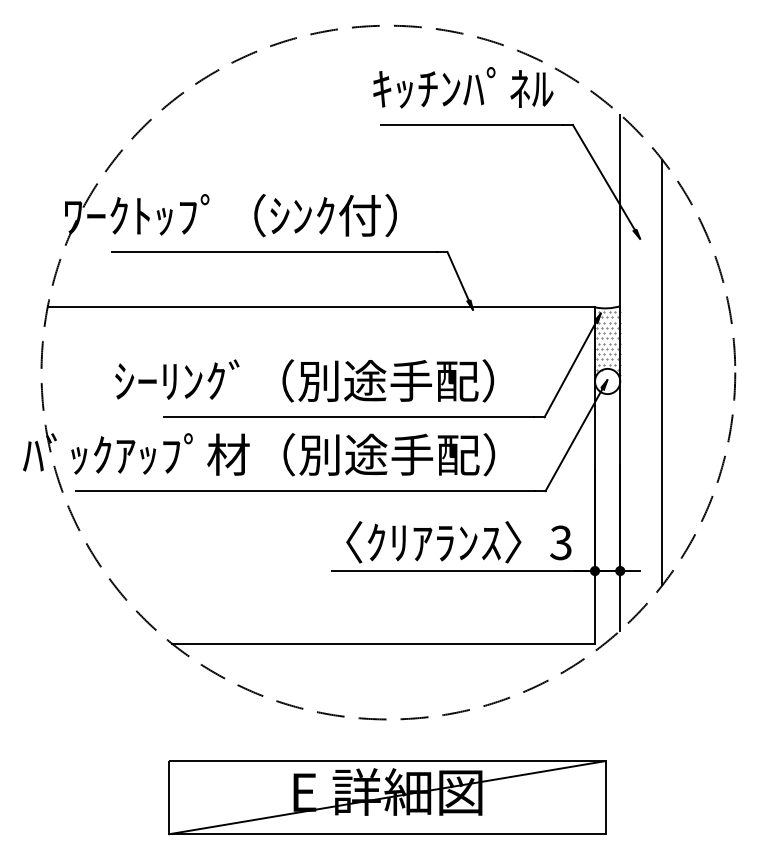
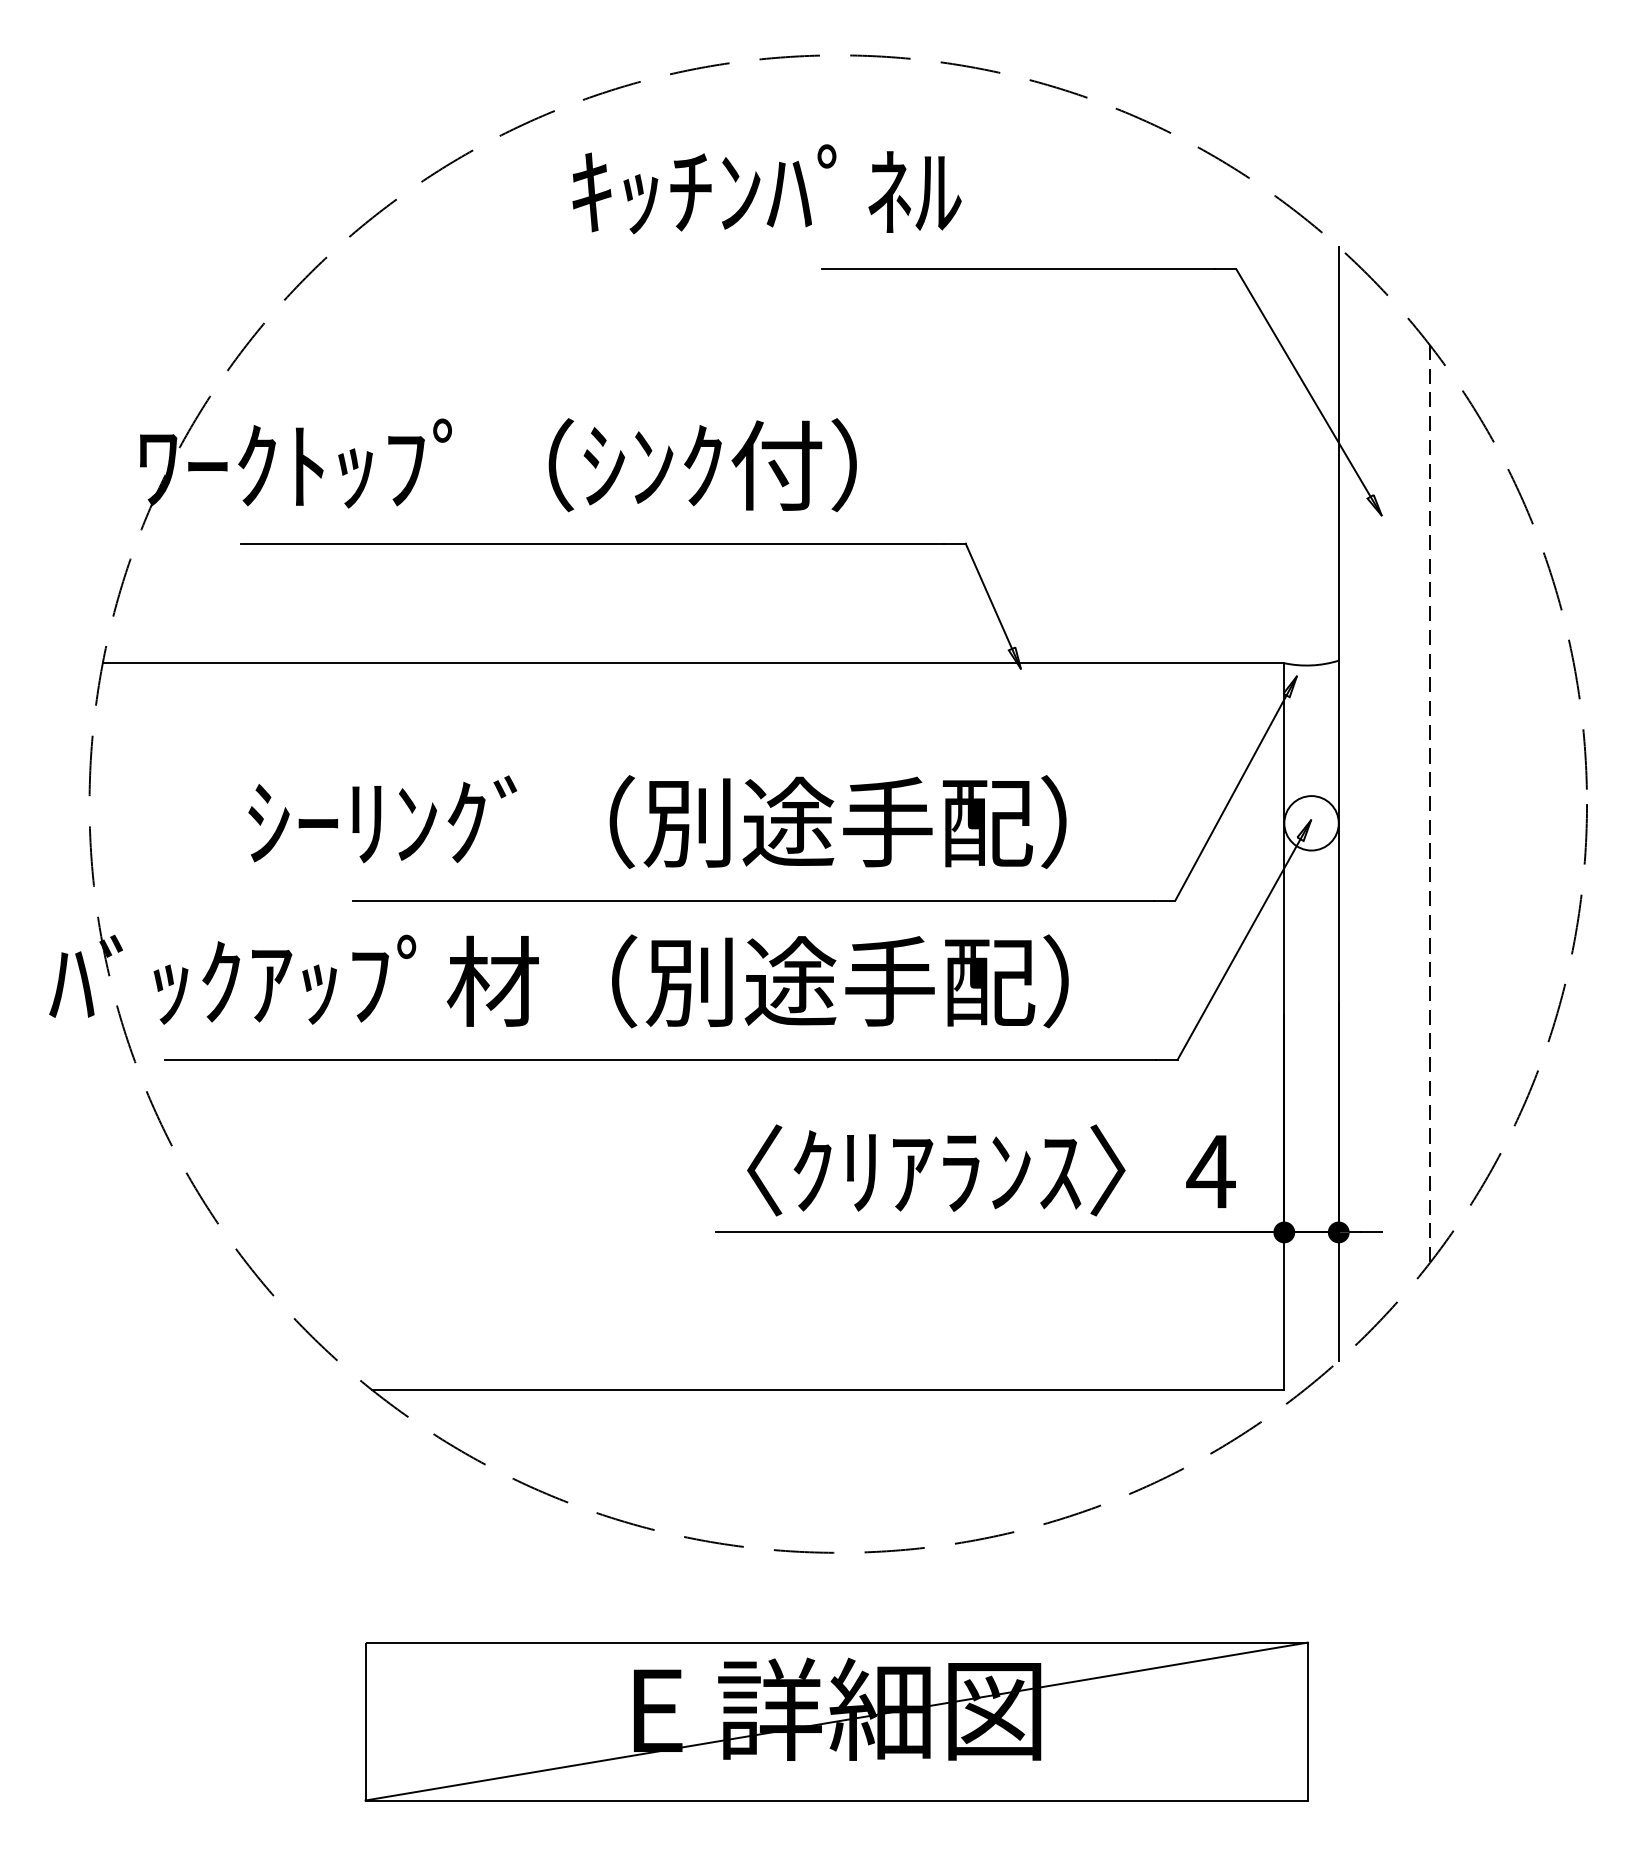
text: (463, 87) -> (767, 188), moved
hatch: (608, 343) -> (1313, 741), removed
line: (662, 372) -> (1429, 803), solid -> dashed
text: (560, 542) -> (1209, 1170), 3 -> 4

